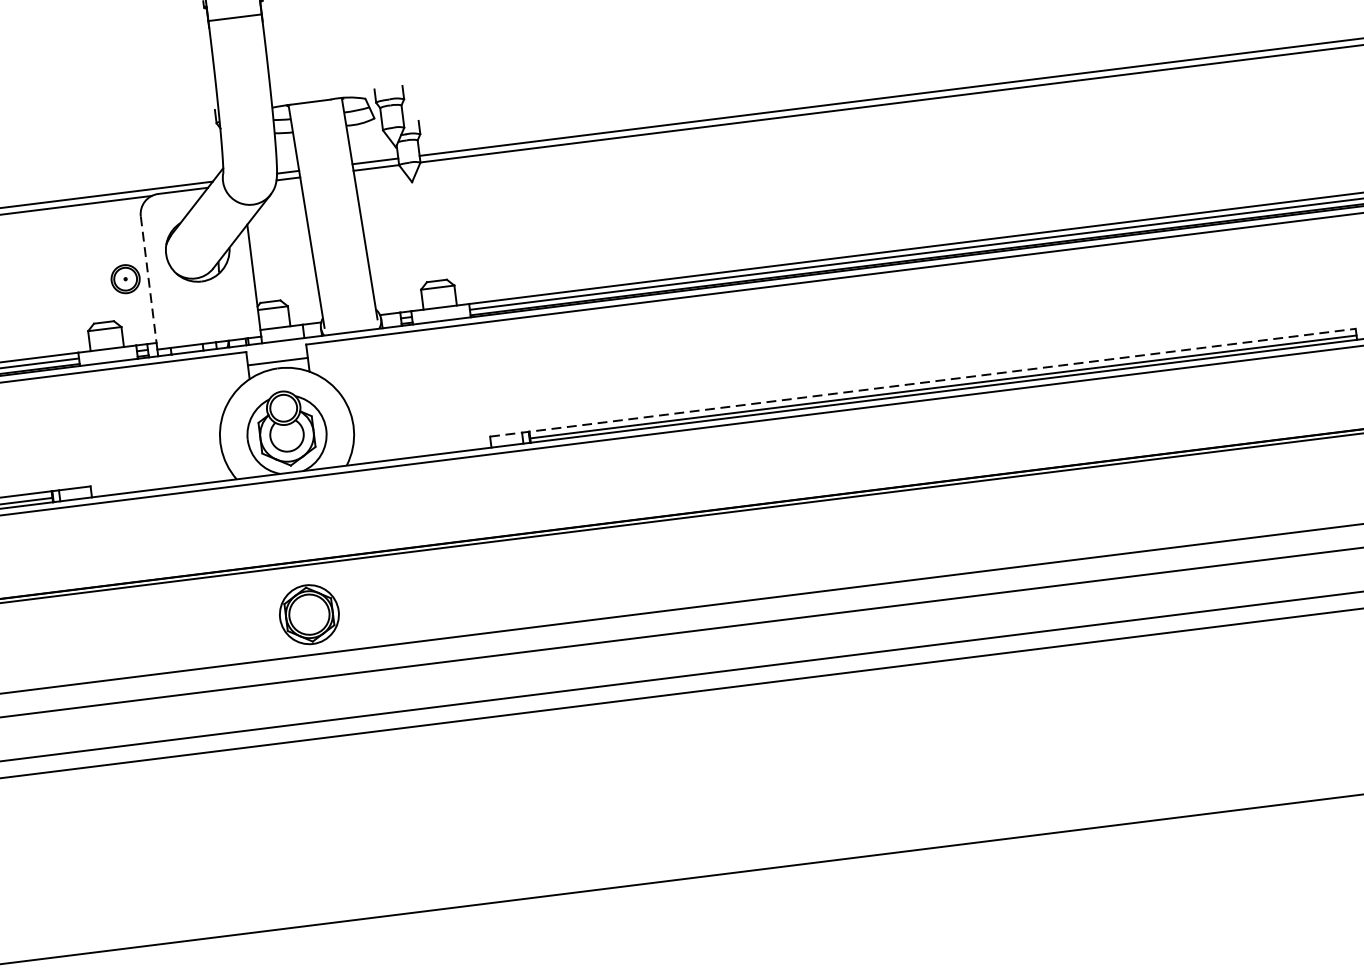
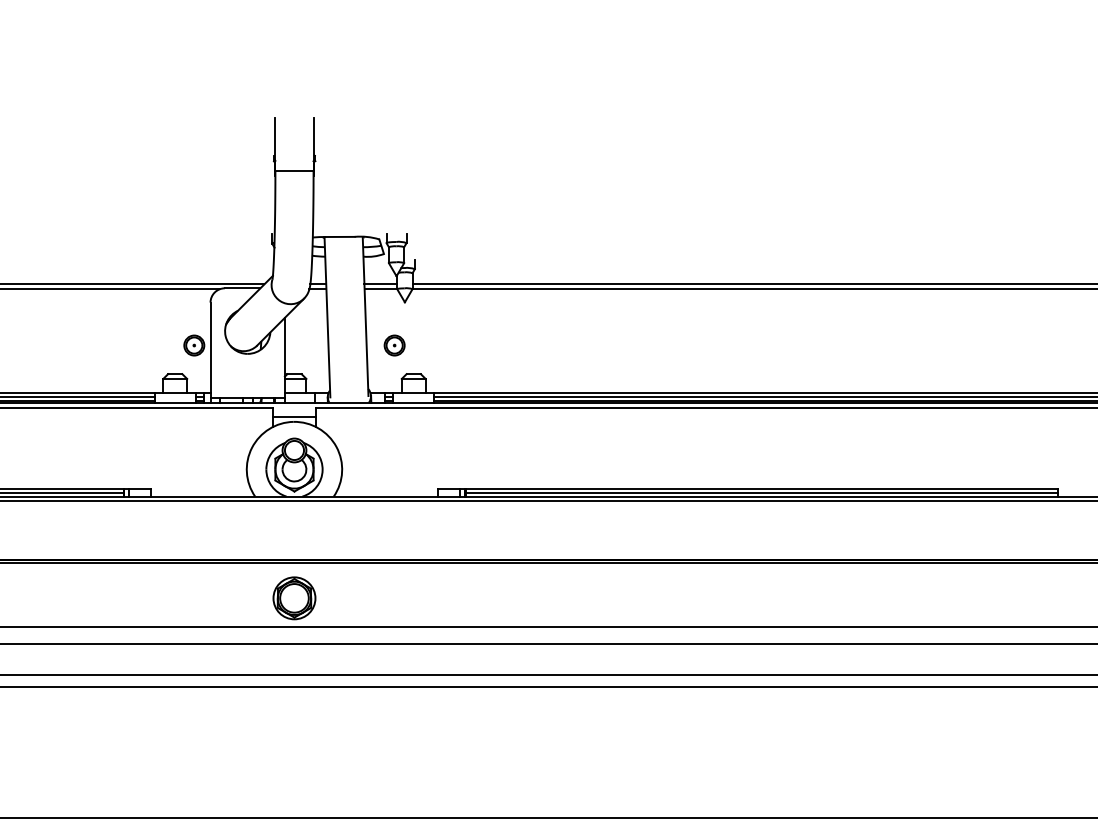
part: (405, 244) -> (394, 345), added
line: (149, 283) -> (210, 350), dashed -> solid
line: (924, 382) -> (748, 488), dashed -> solid

